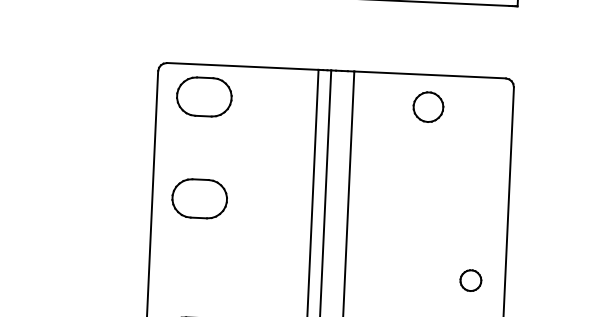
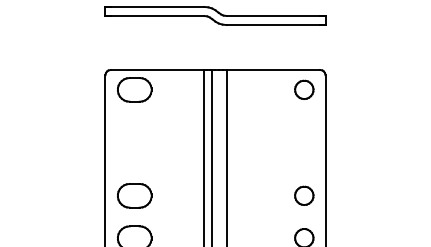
part: (428, 106) -> (304, 89), moved
part: (199, 198) -> (134, 195), moved
part: (471, 280) -> (304, 195), size x1.43

